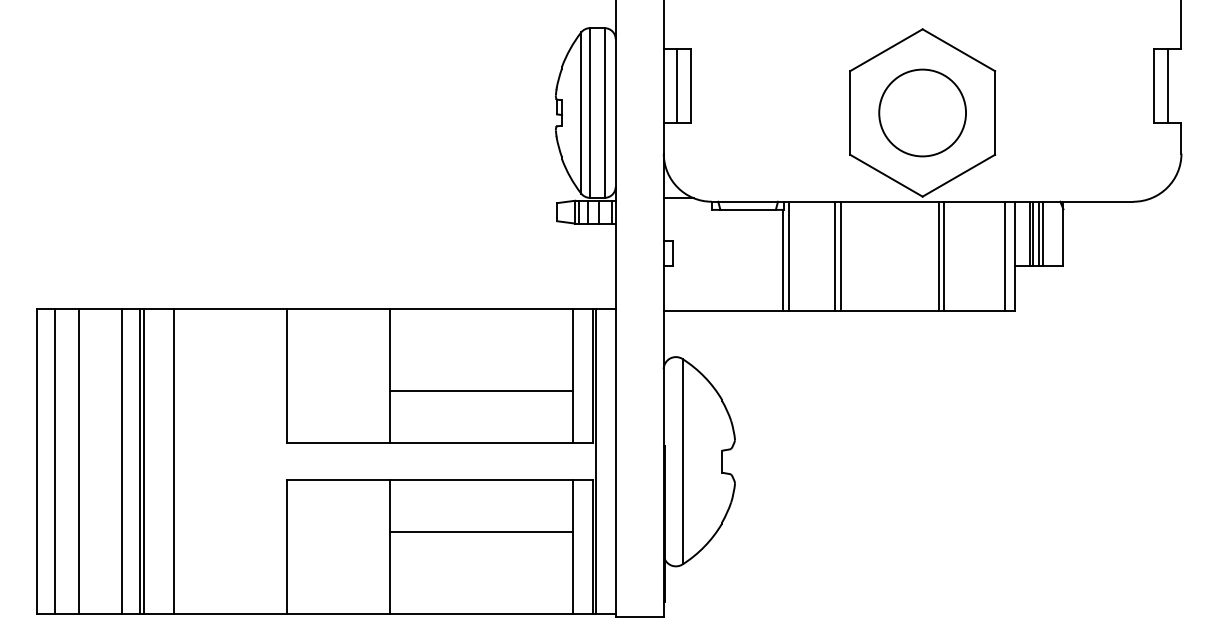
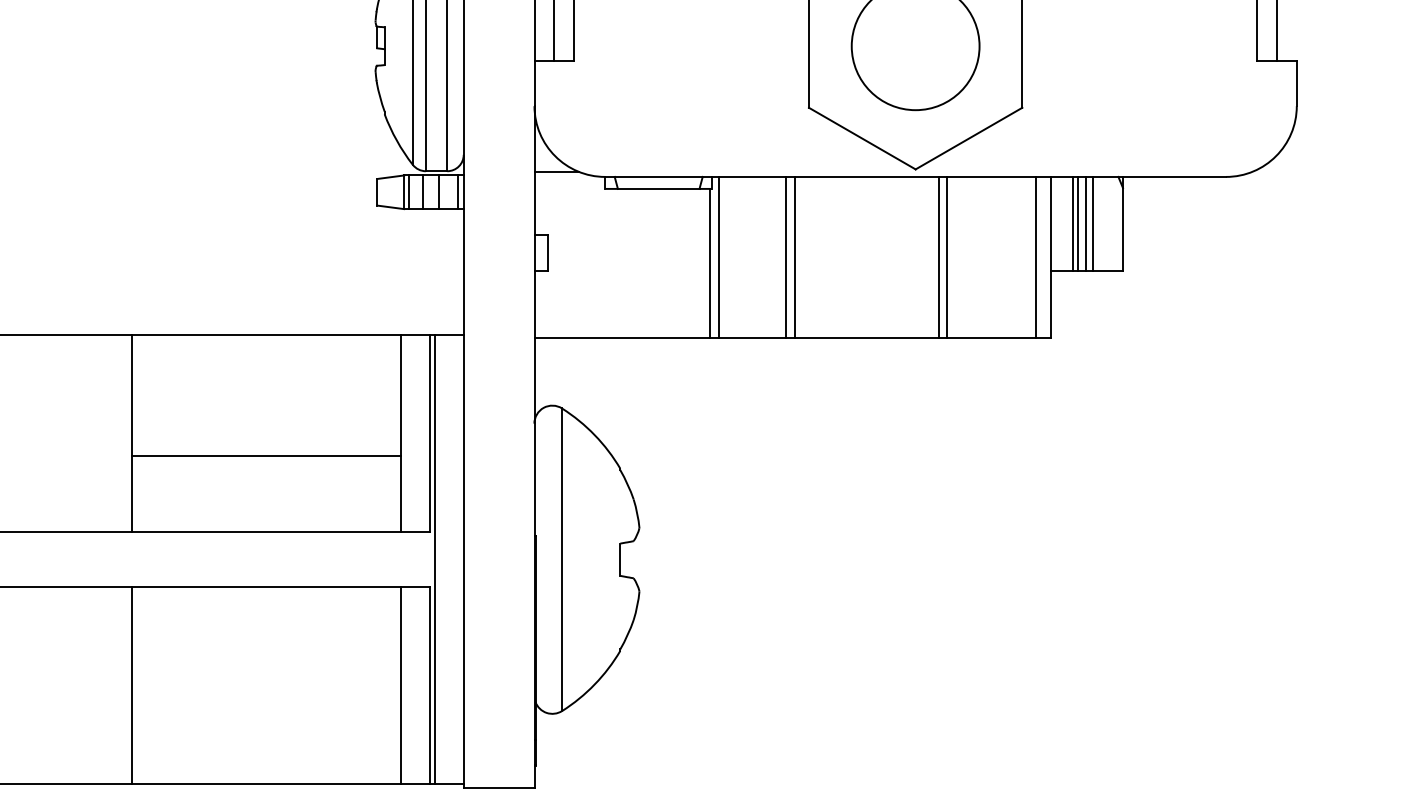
line: (481, 532) -> (266, 663), removed

